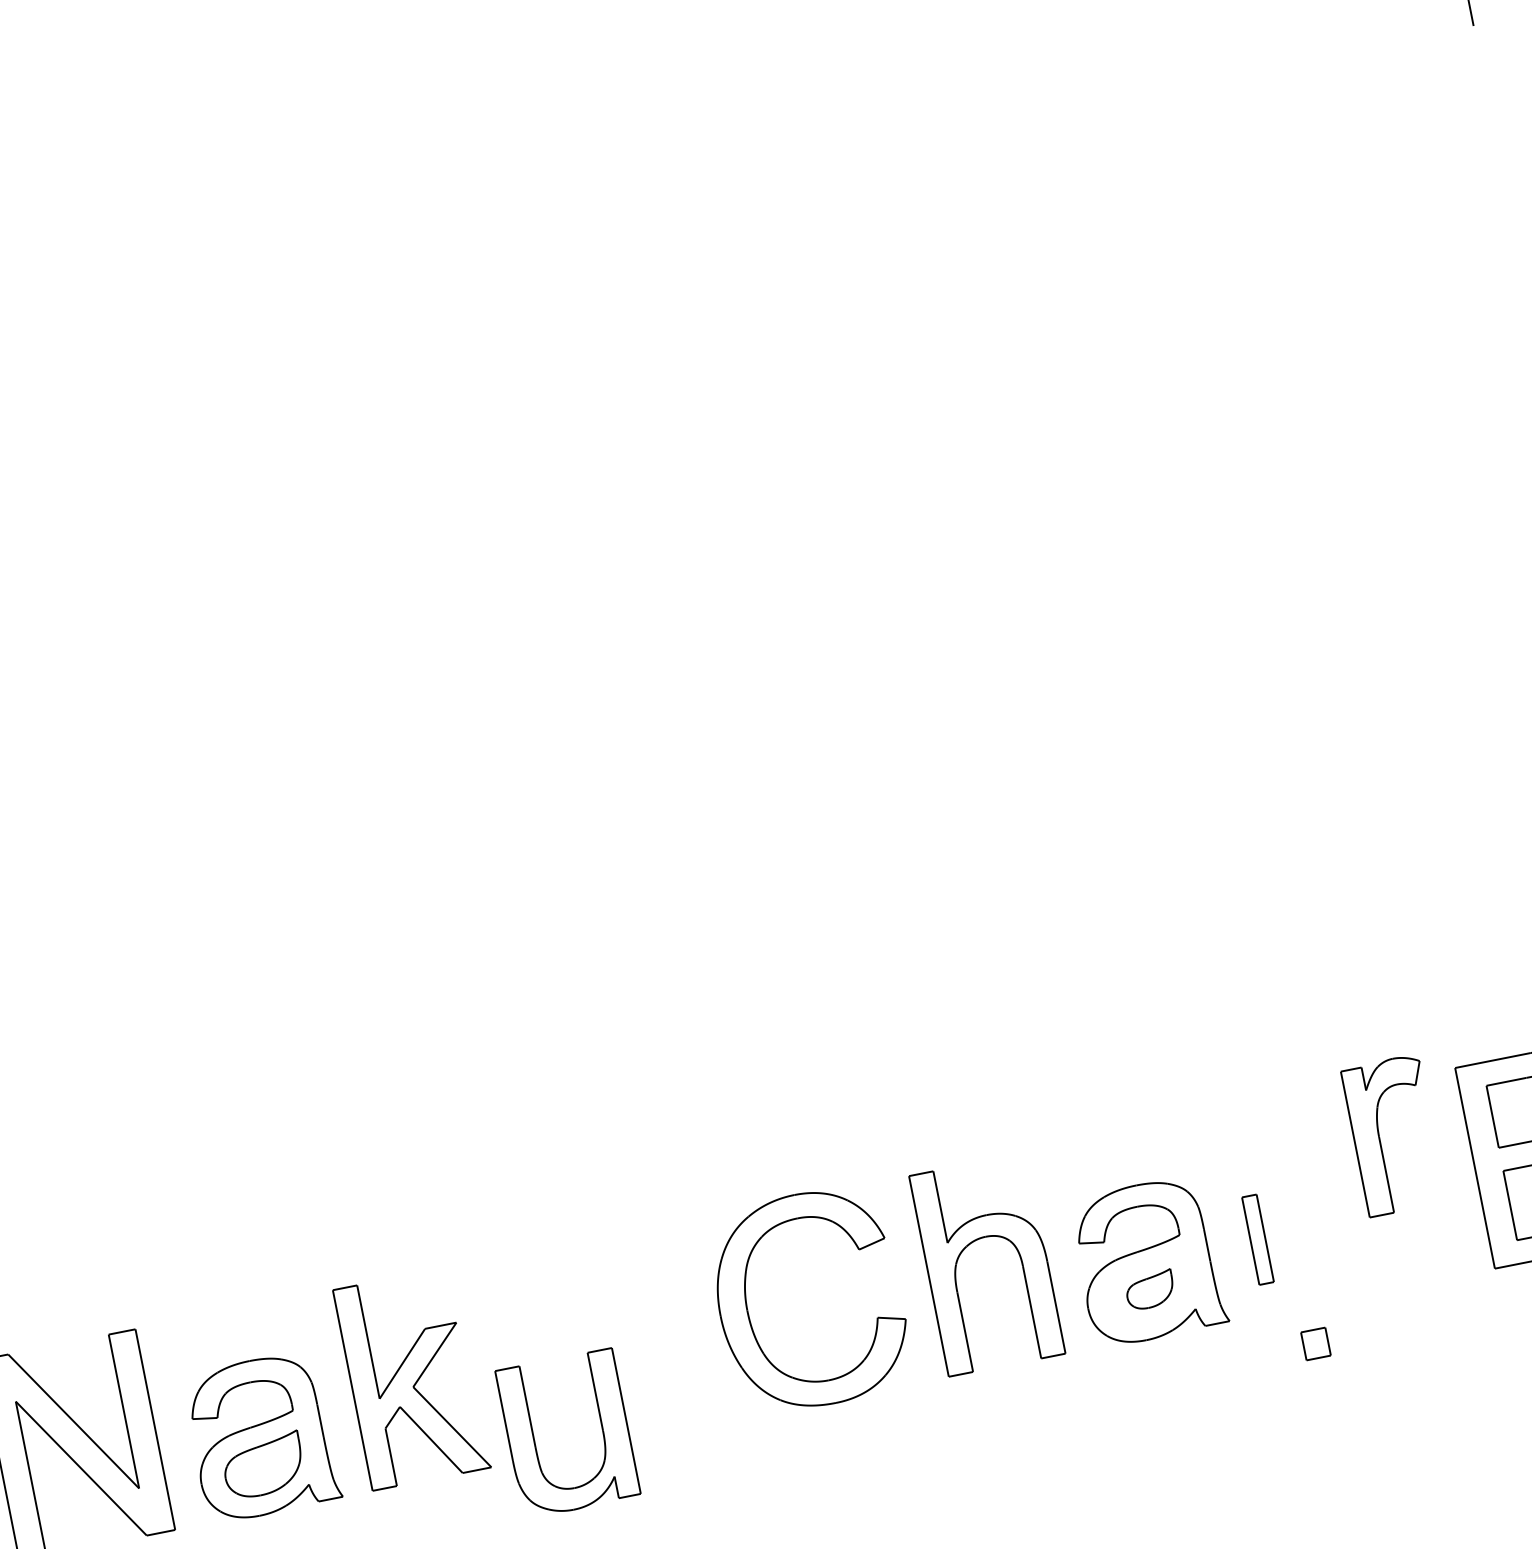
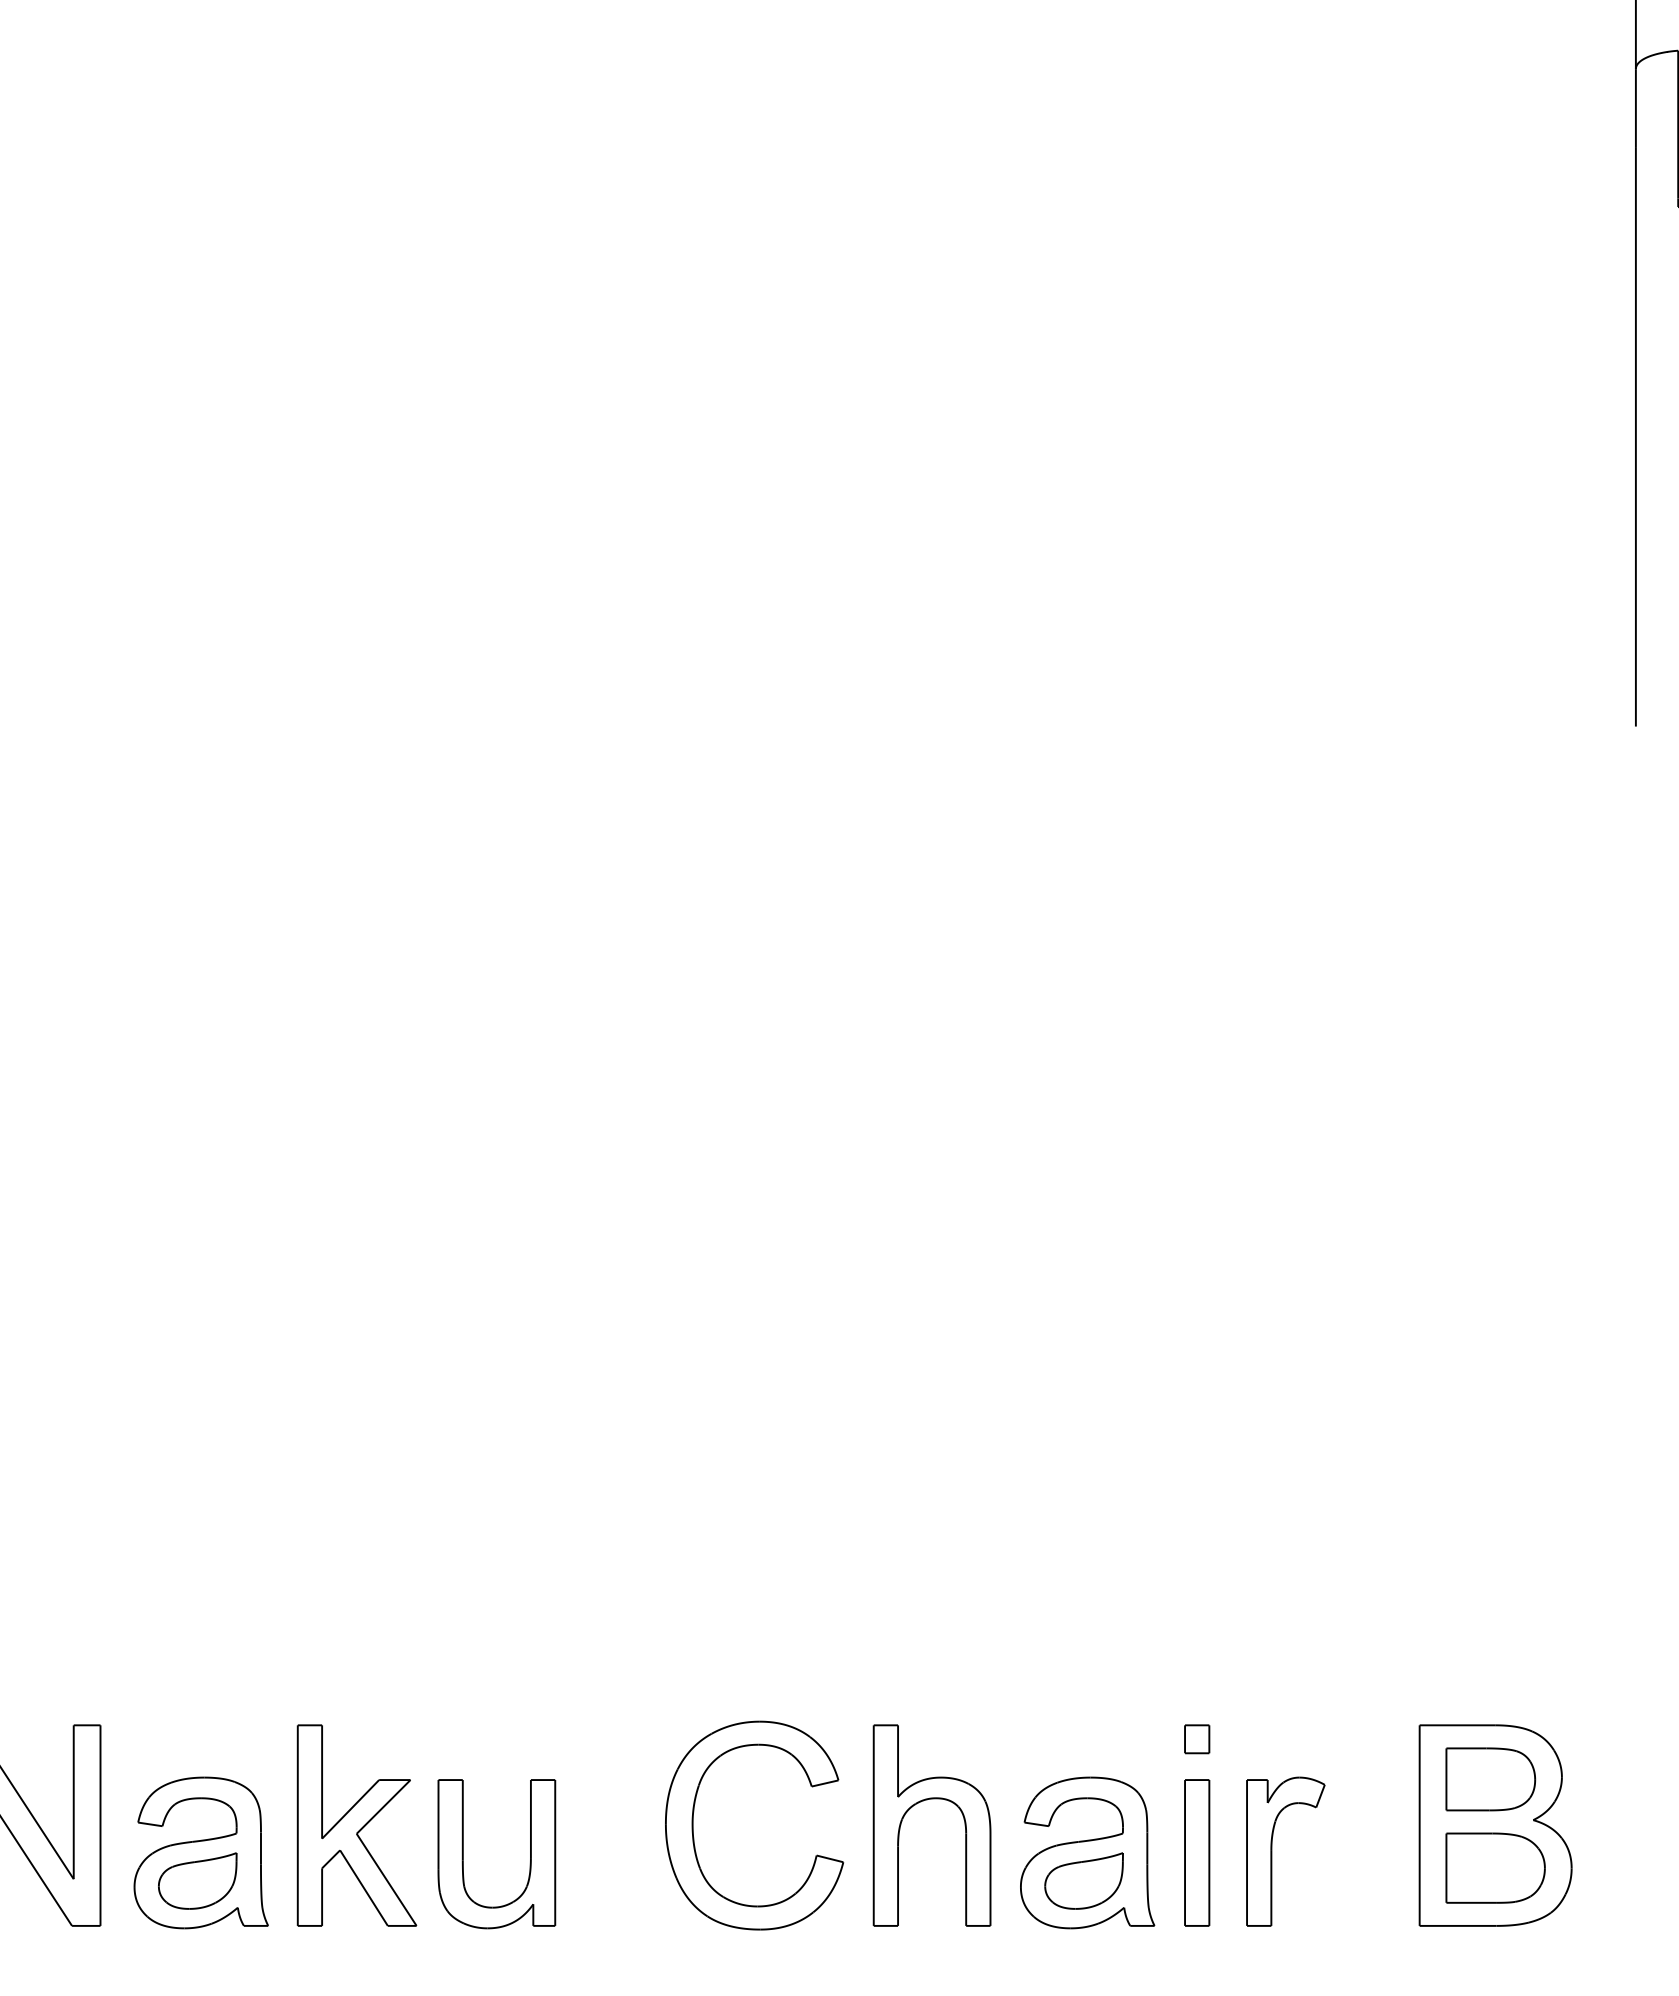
part: (1380, 1138) -> (1272, 1851), moved
part: (1258, 1239) -> (1197, 1852), size x1.67
part: (1149, 1289) -> (1083, 1880), size x1.67
part: (1316, 1344) -> (1197, 1739), moved
part: (534, 1440) -> (463, 1854), moved

